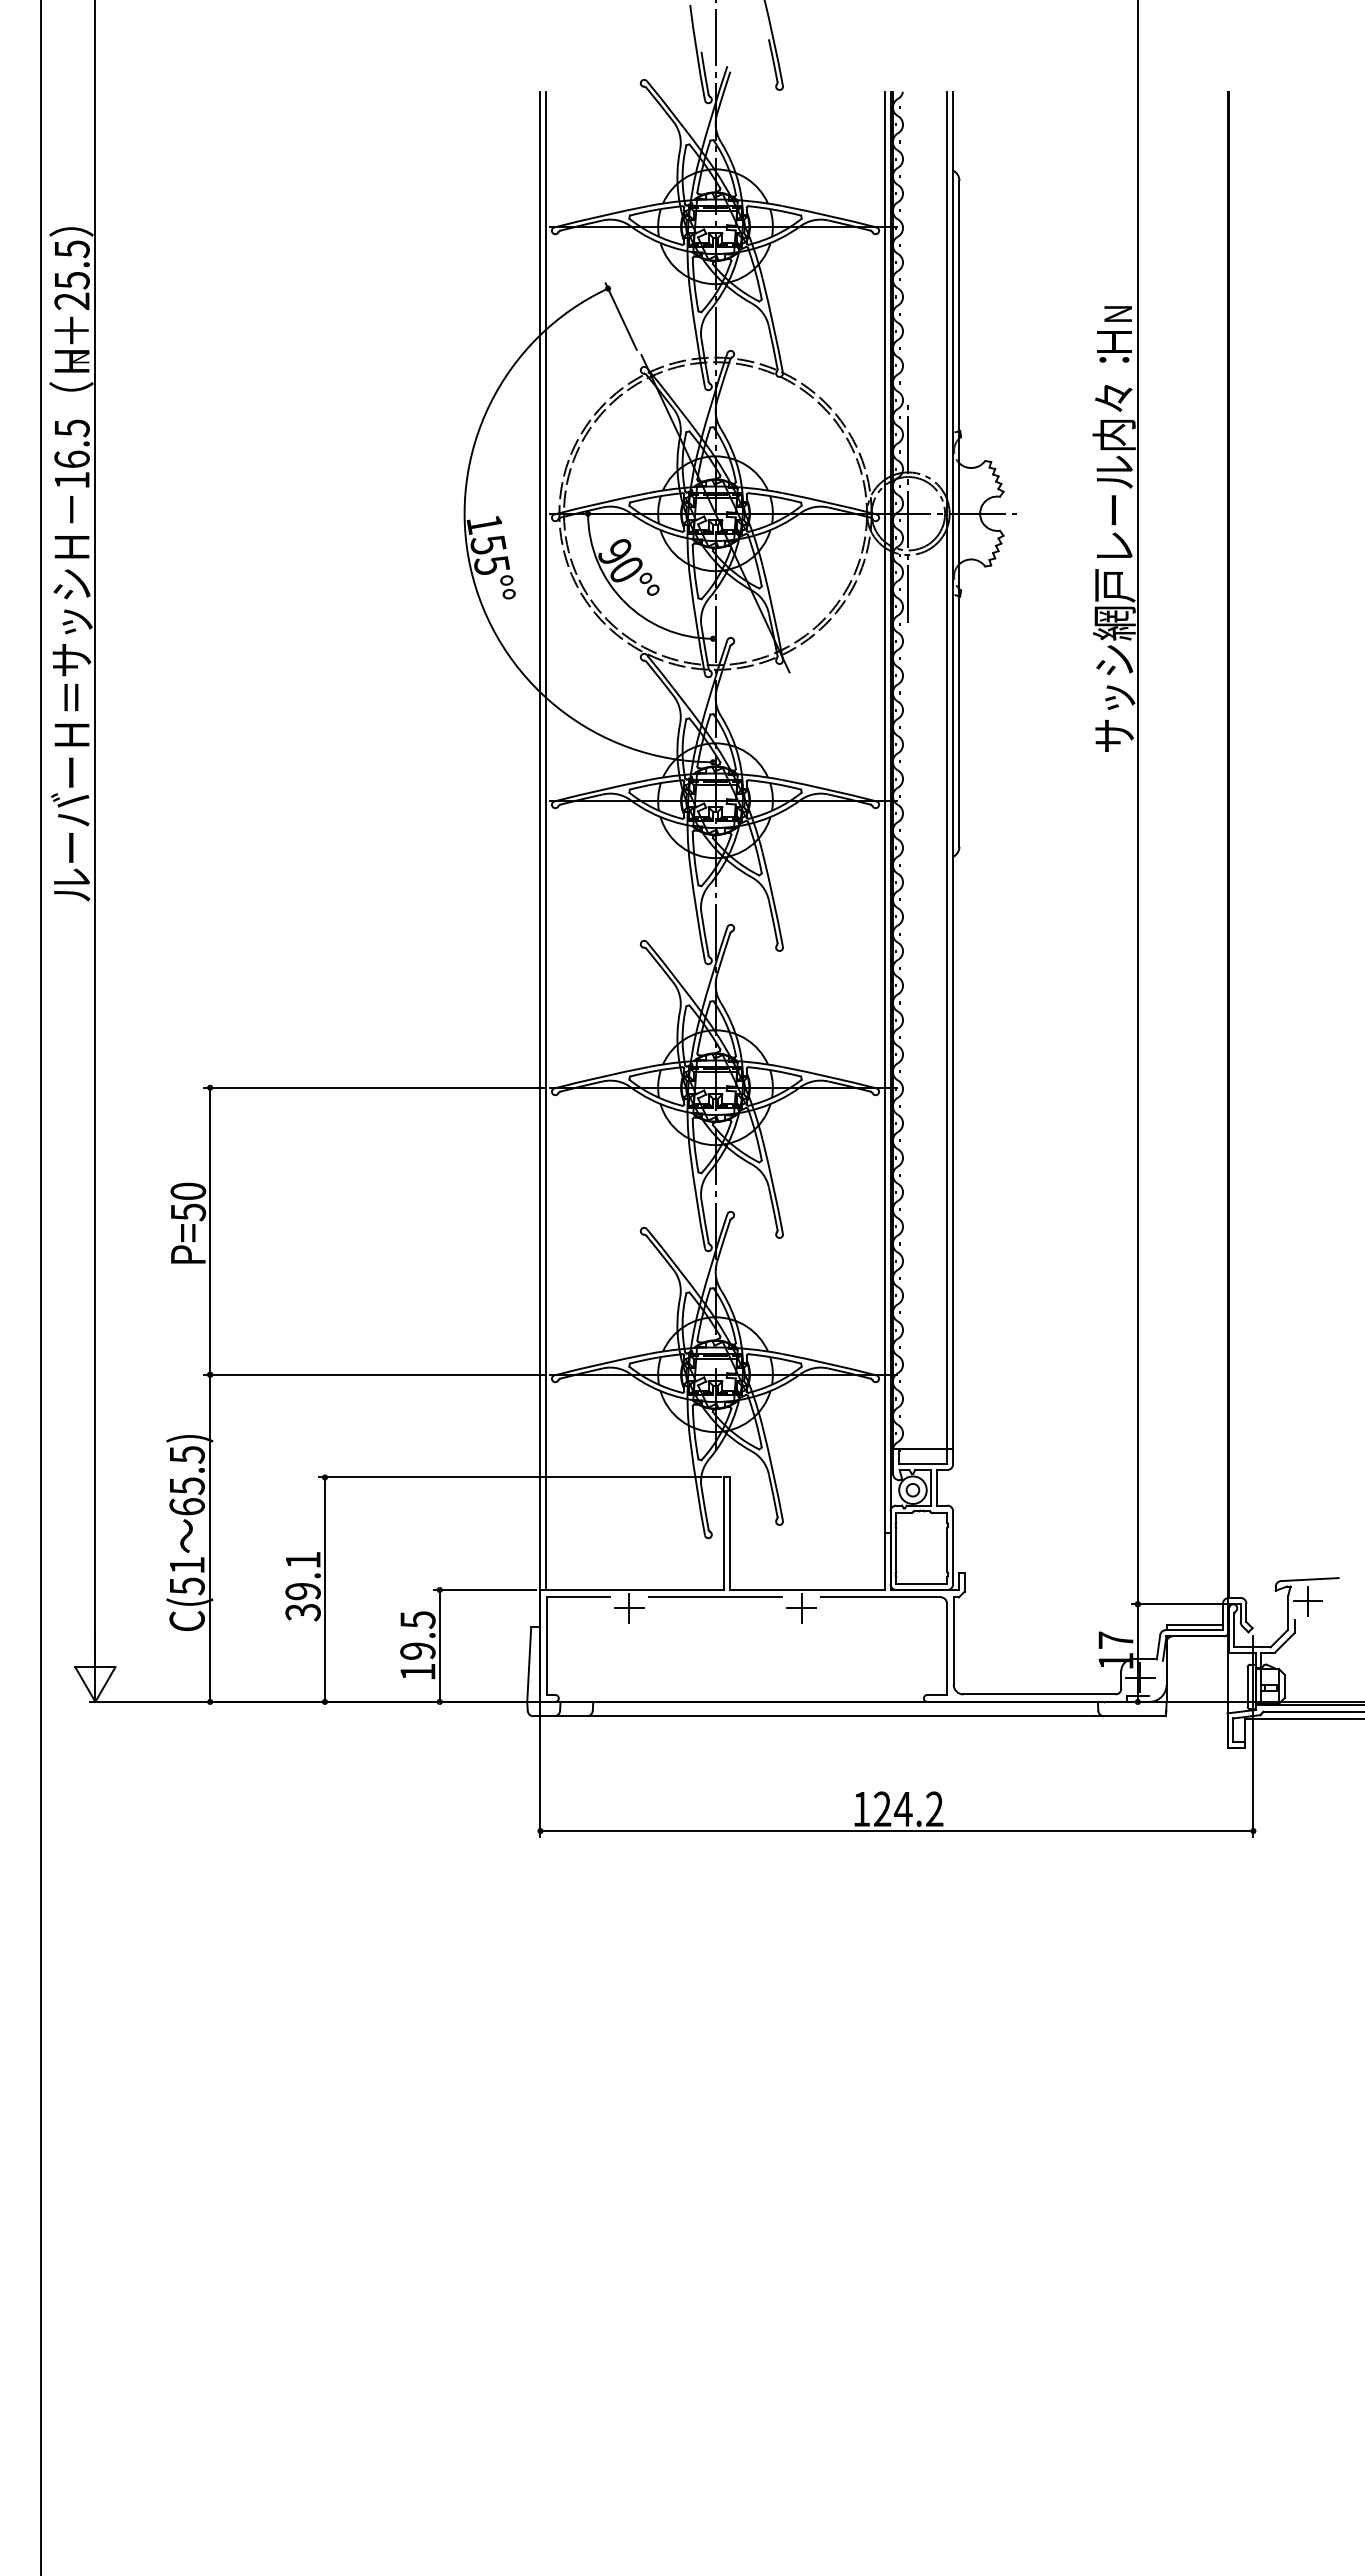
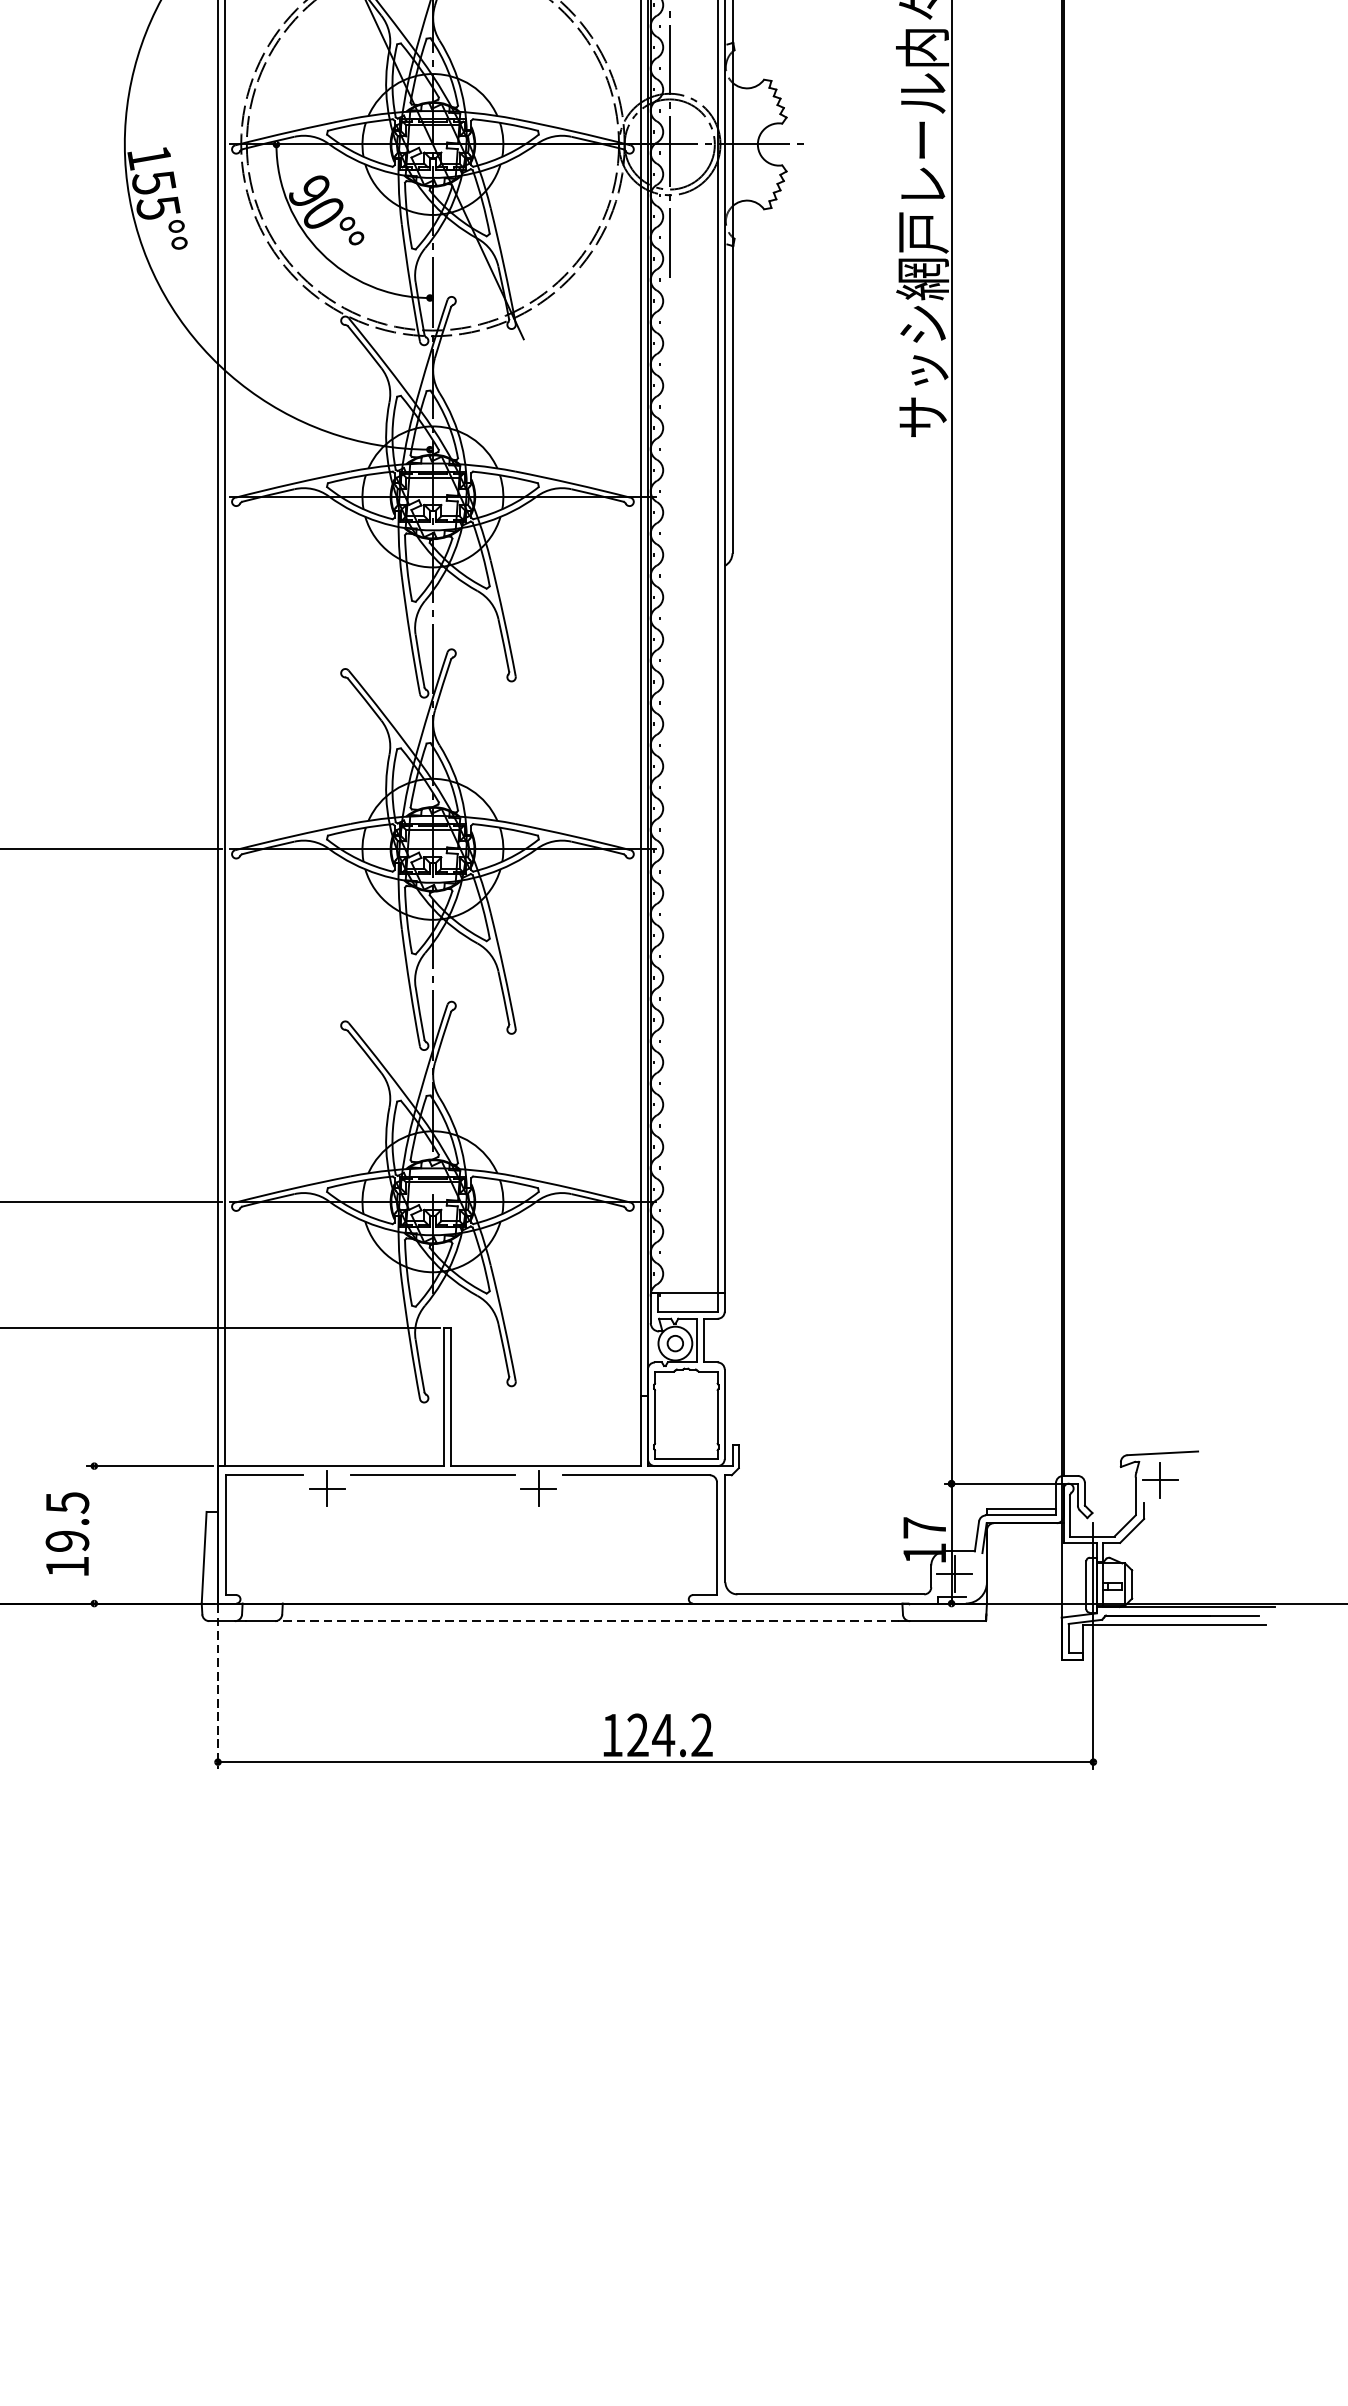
line: (439, 1645) -> (93, 1534), removed
line: (840, 1716) -> (586, 1621), solid -> dashed
line: (540, 1764) -> (218, 1680), solid -> dashed

